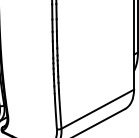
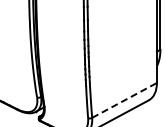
line: (97, 109) -> (124, 100), solid -> dashed

